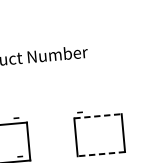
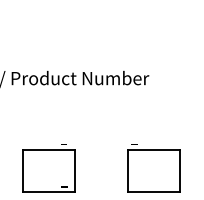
line: (98, 116) -> (154, 150), dashed -> solid
line: (100, 154) -> (153, 192), dashed -> solid

